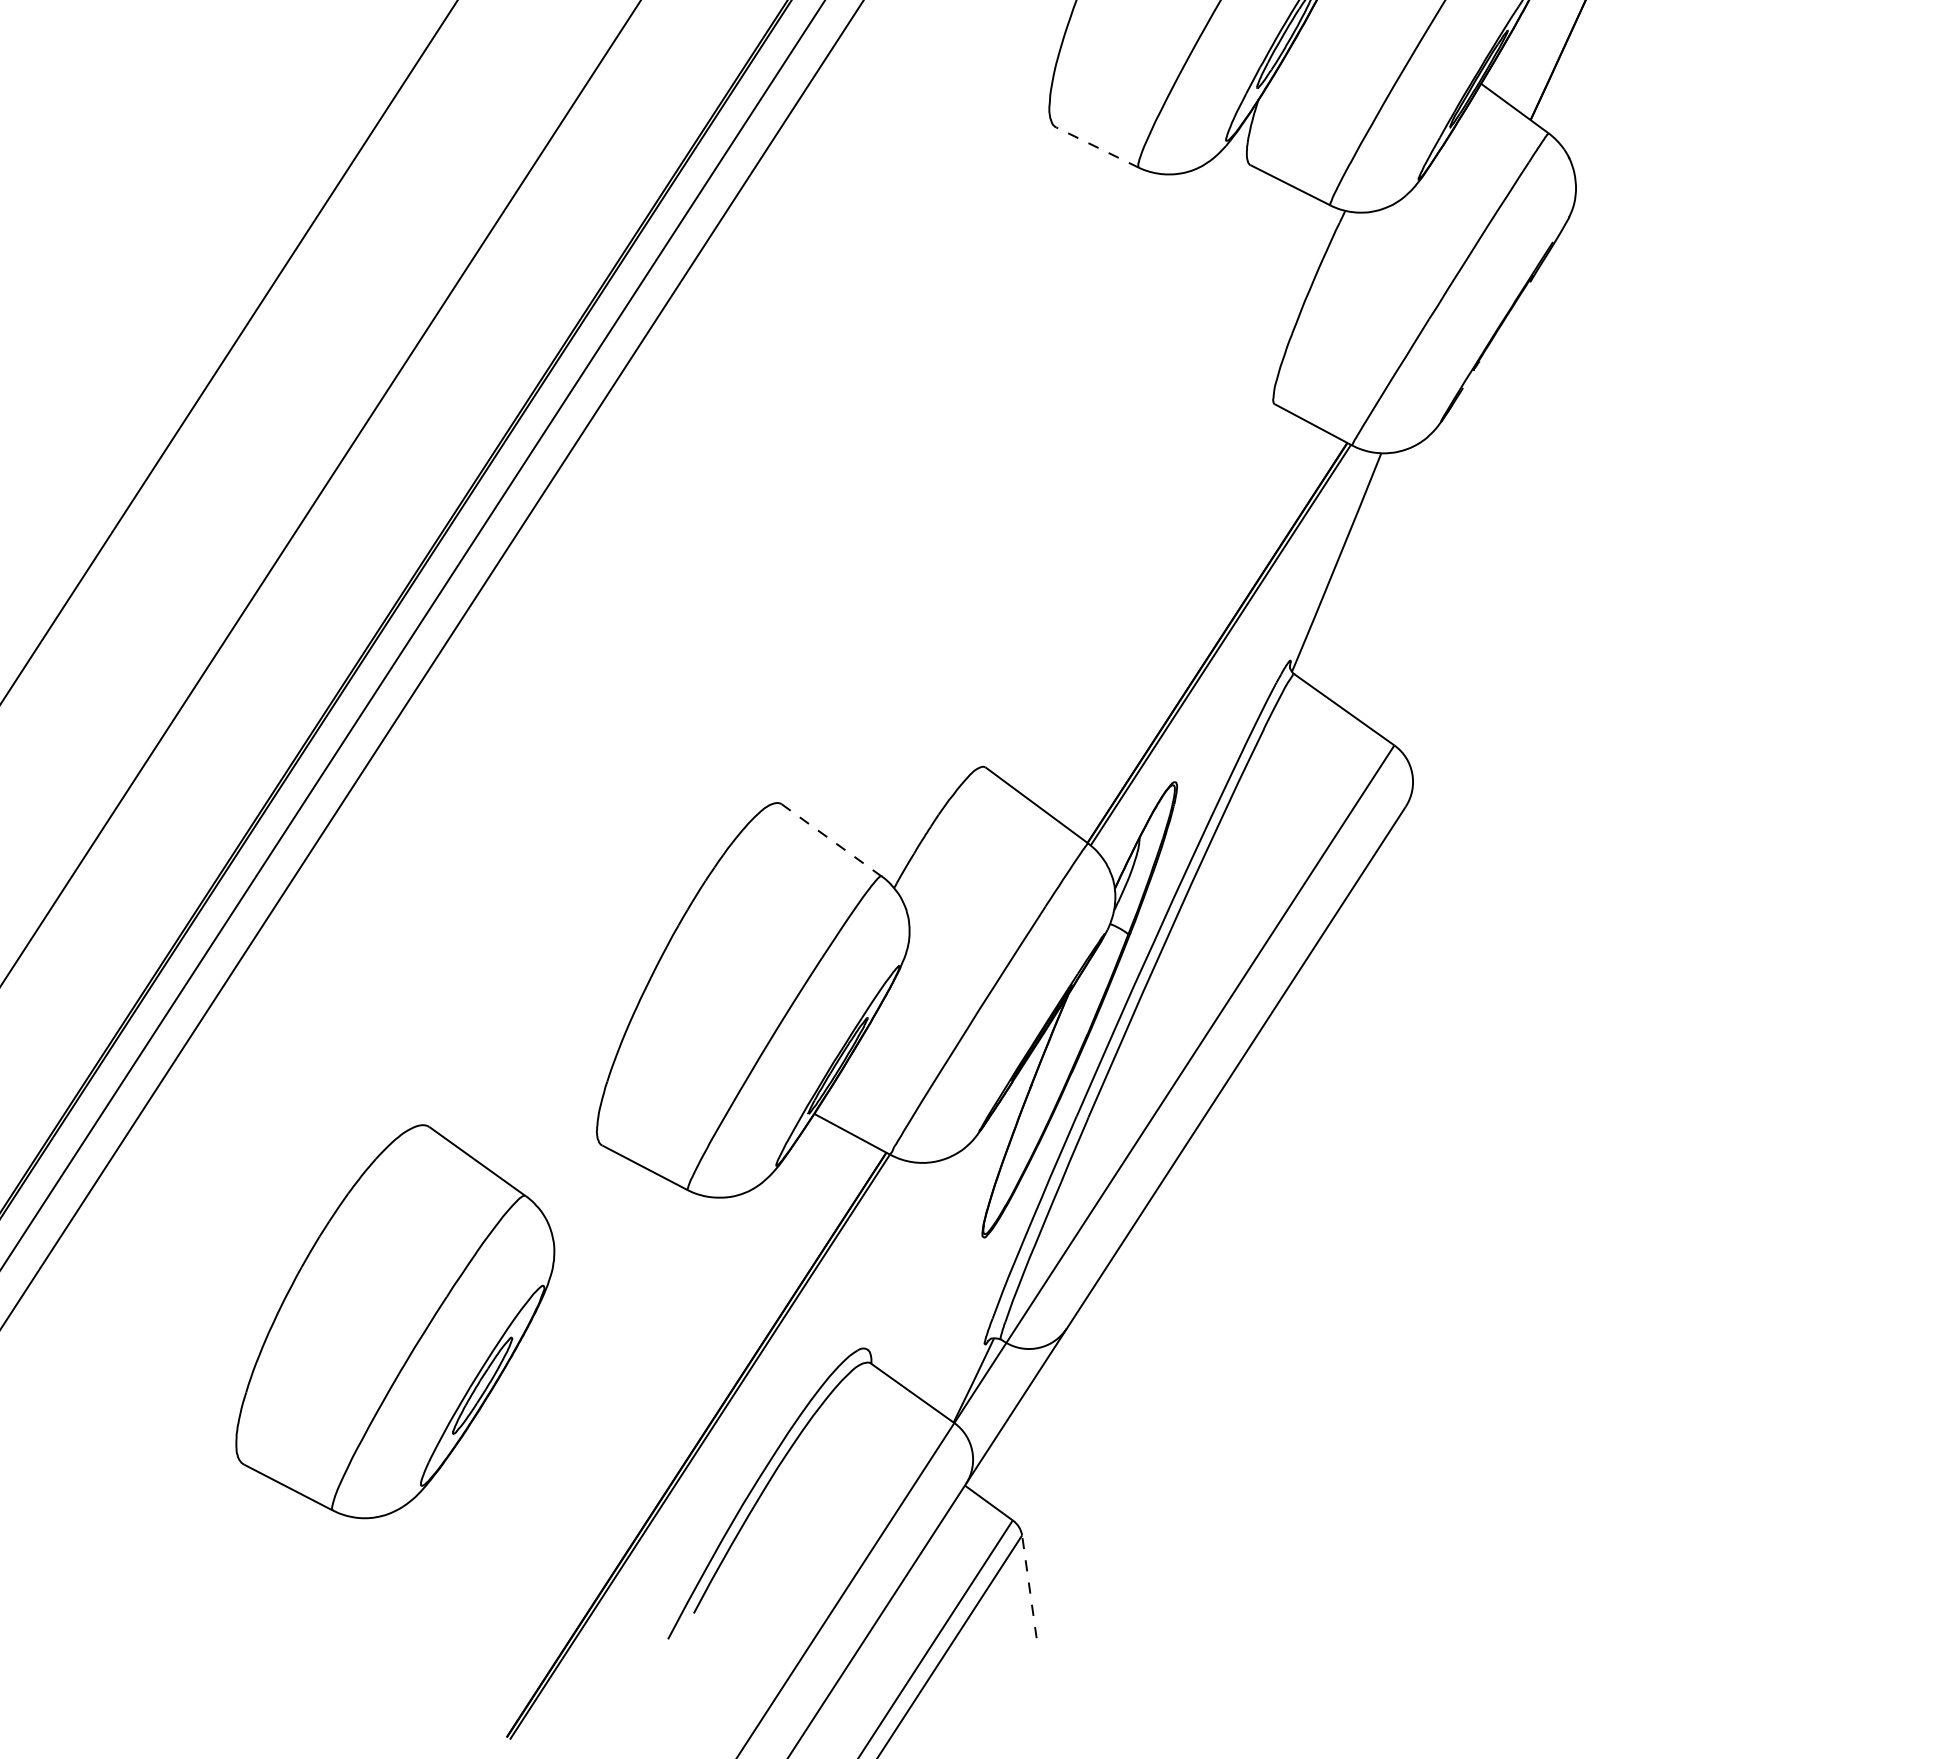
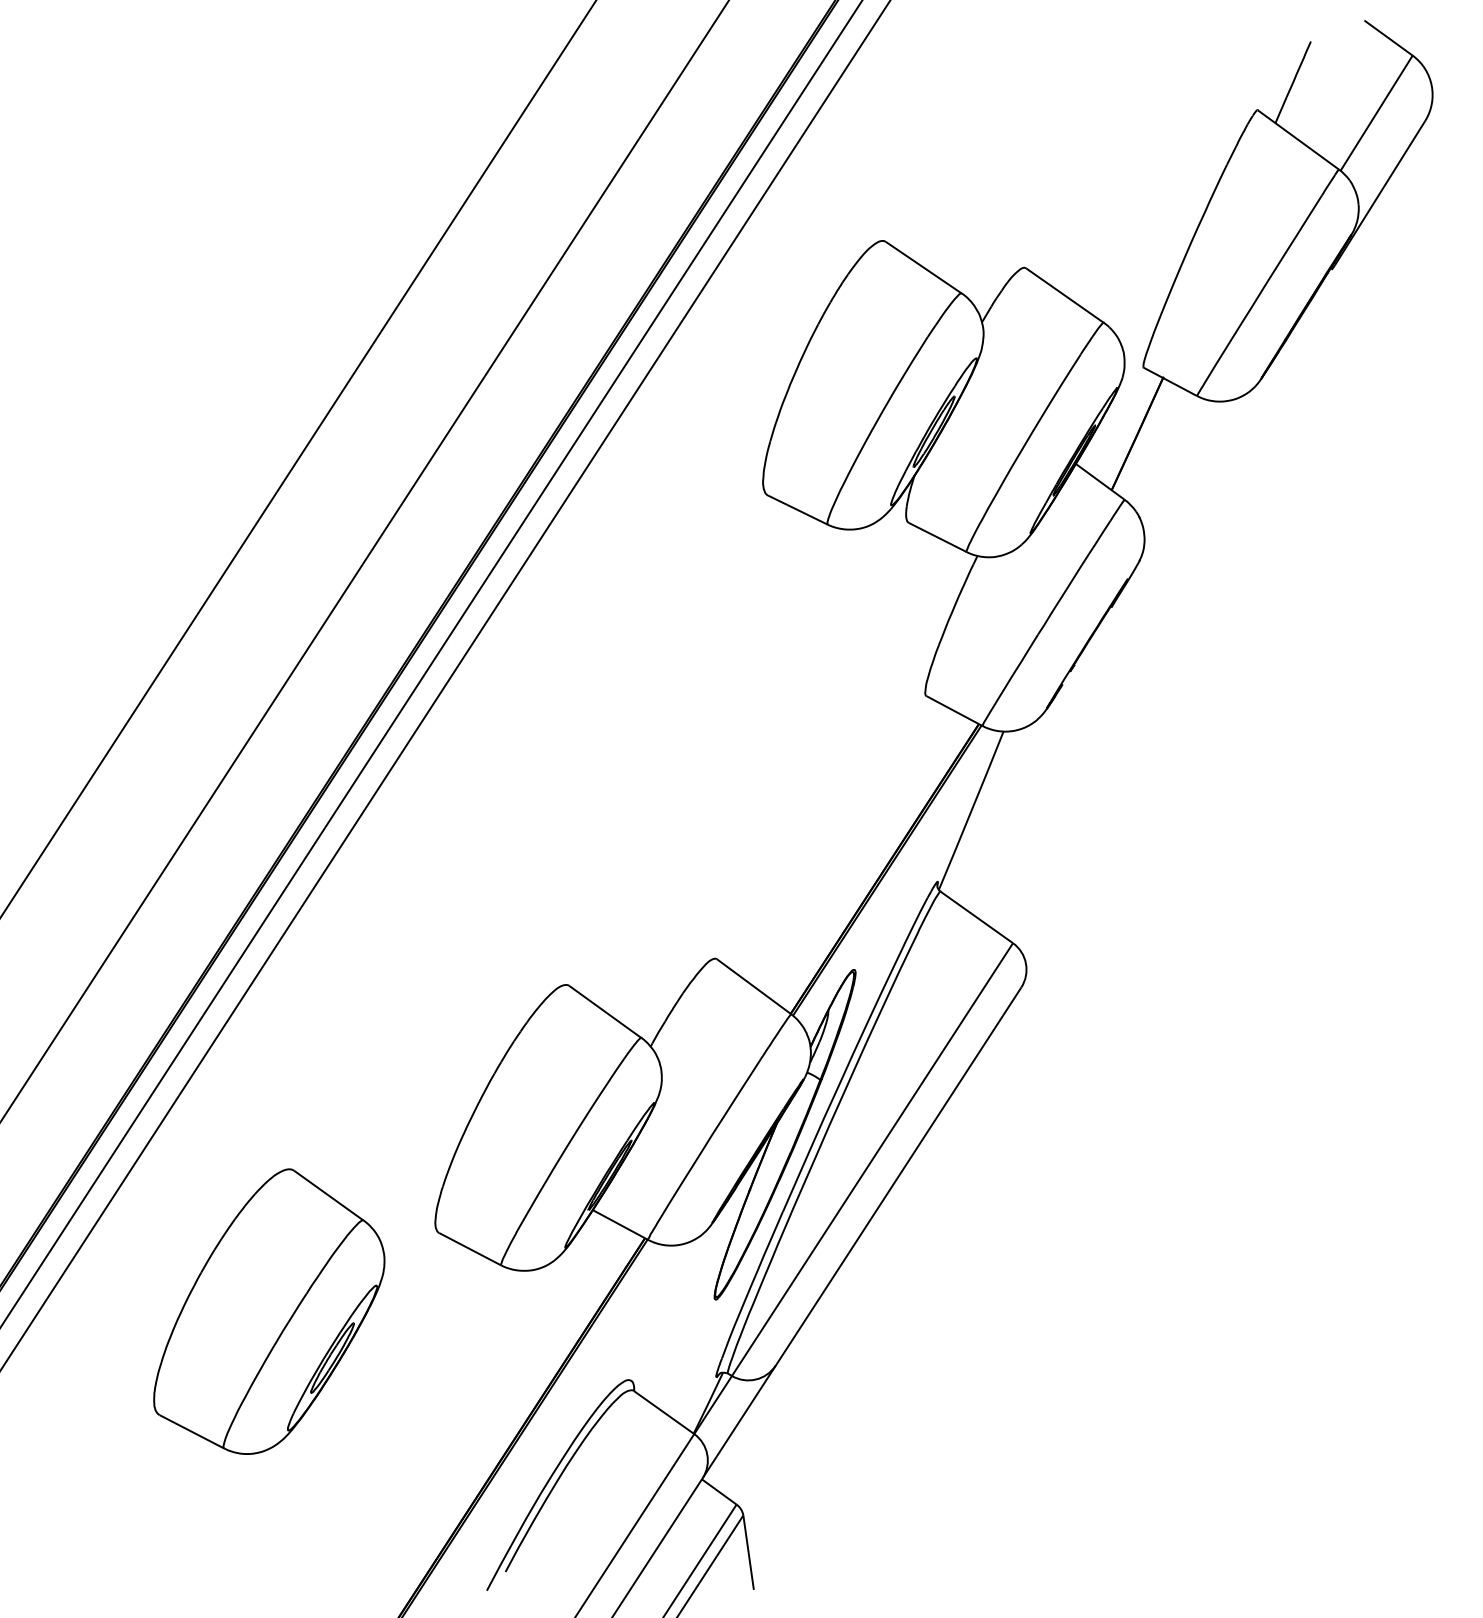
line: (1096, 146) -> (797, 509), dashed -> solid
line: (831, 839) -> (605, 1011), dashed -> solid
part: (395, 1321) -> (269, 1311), moved
line: (1029, 1586) -> (748, 1552), dashed -> solid

